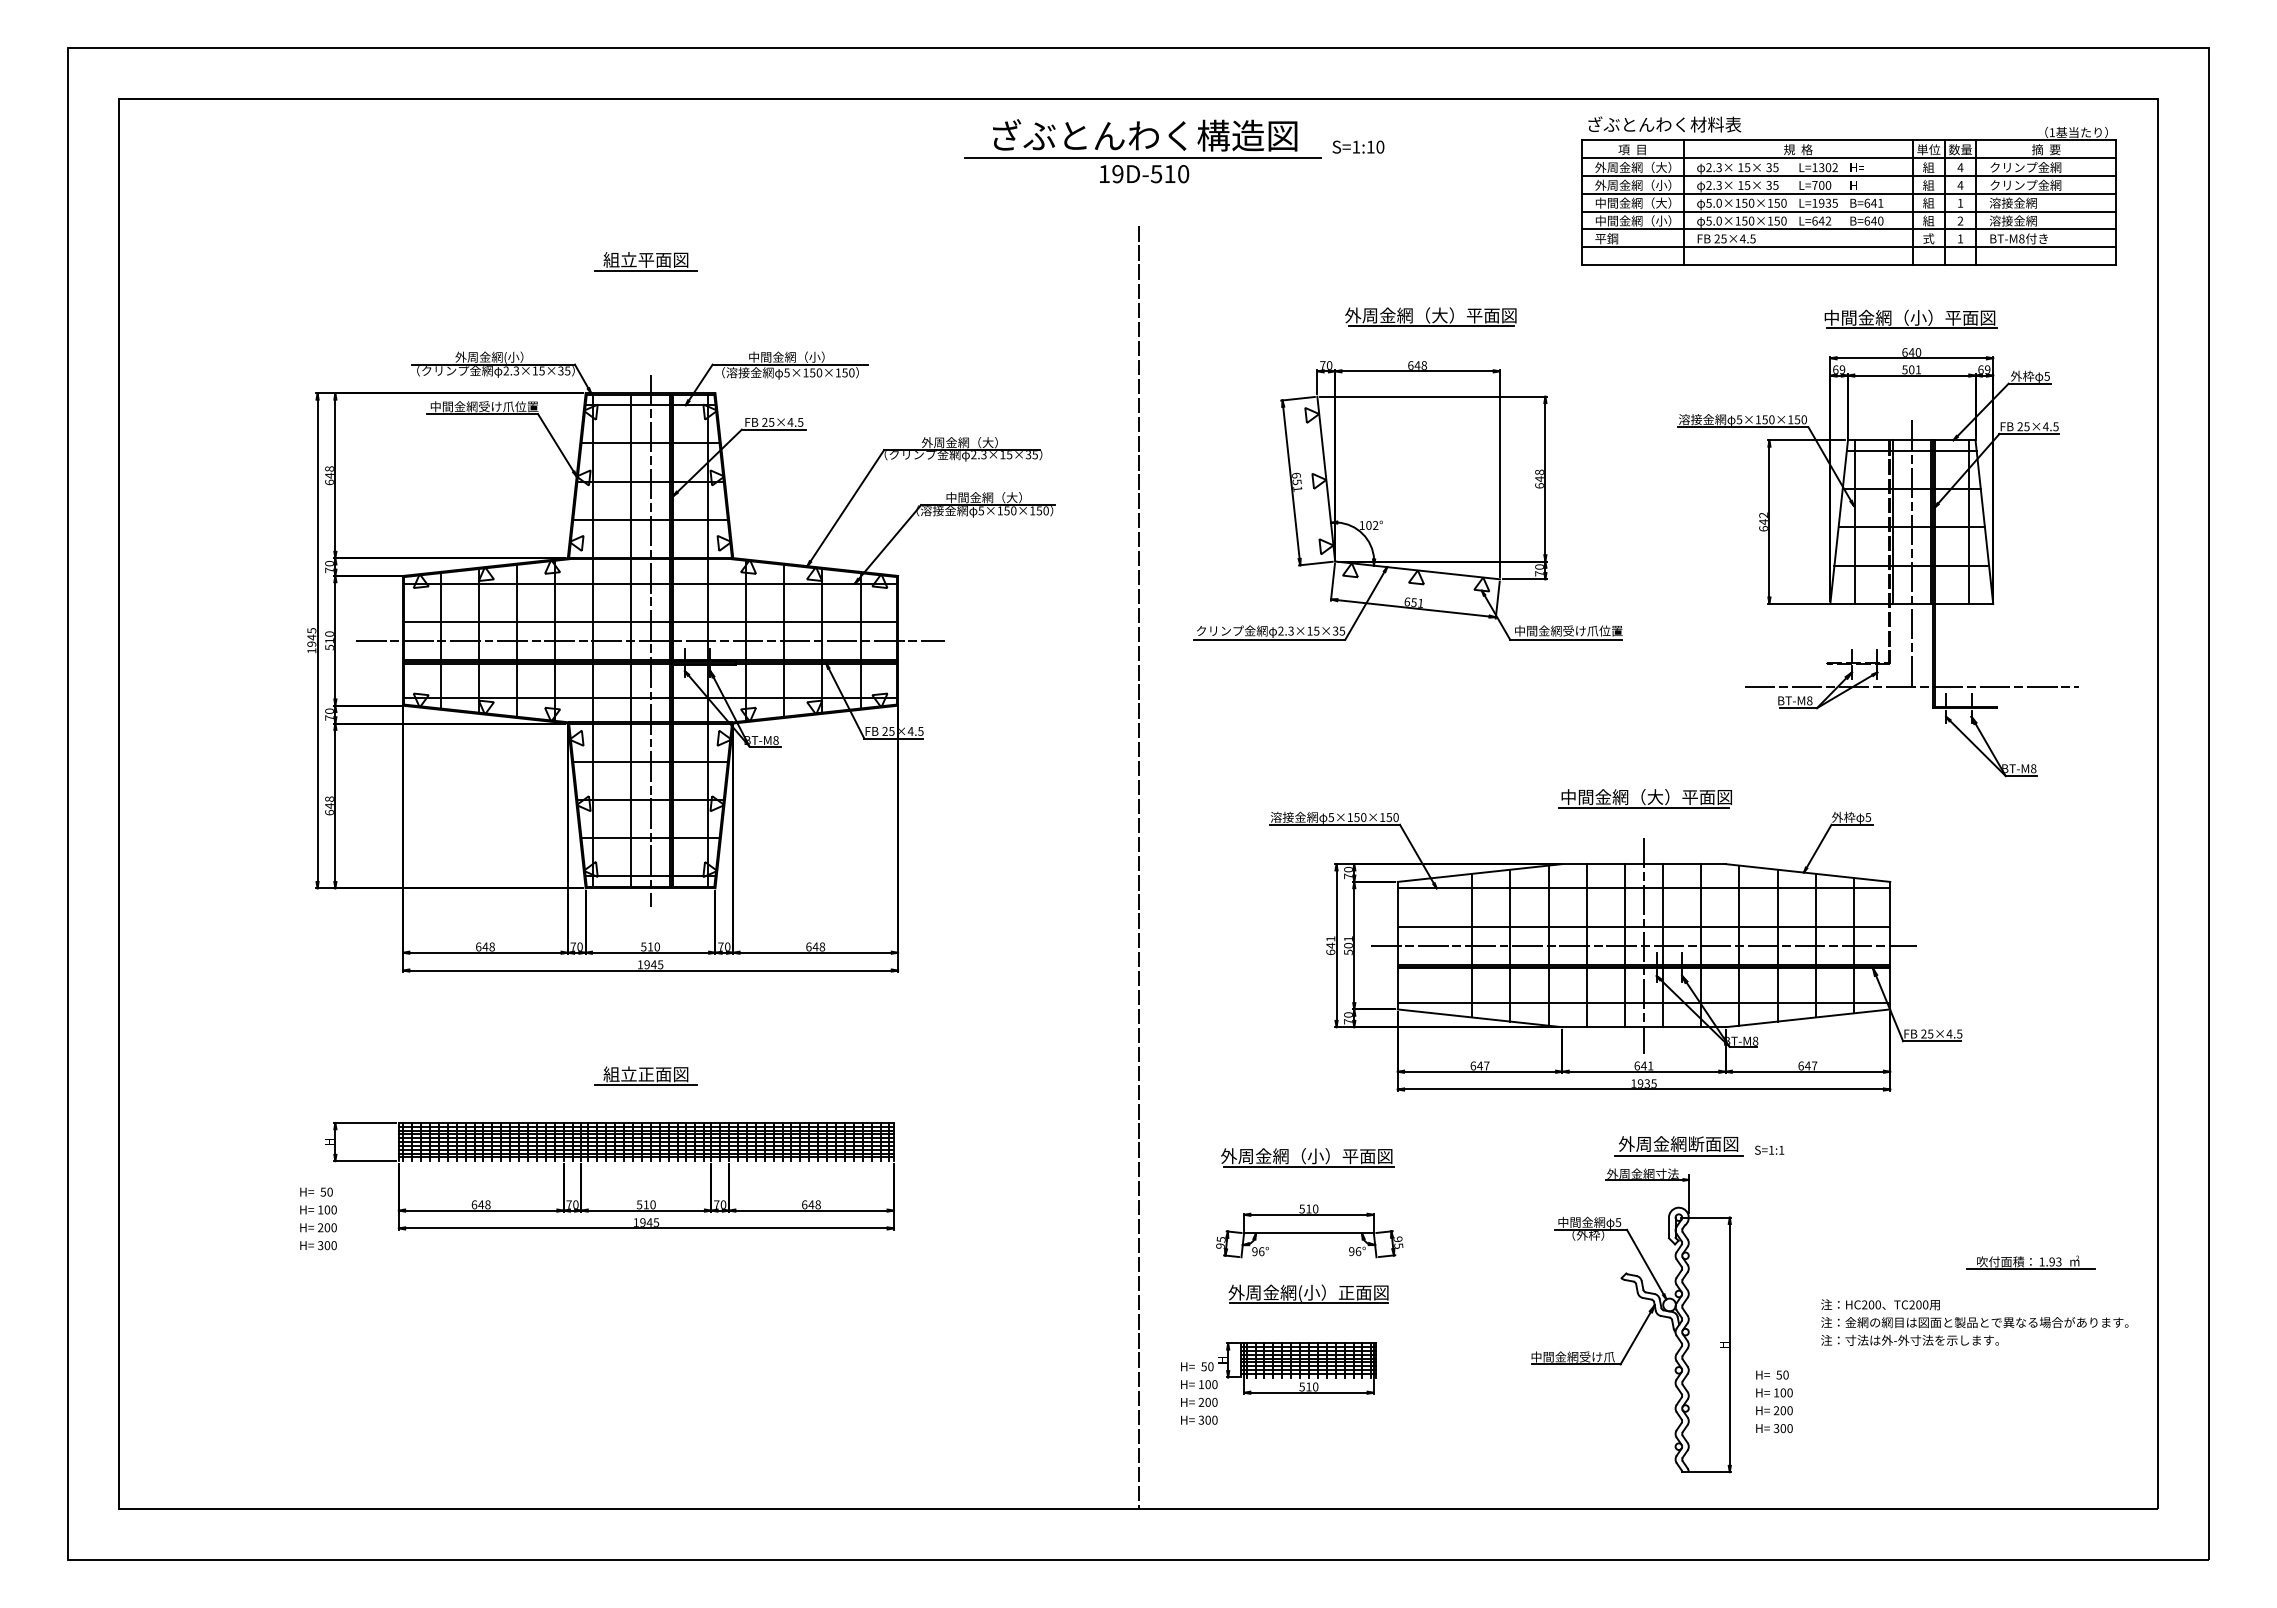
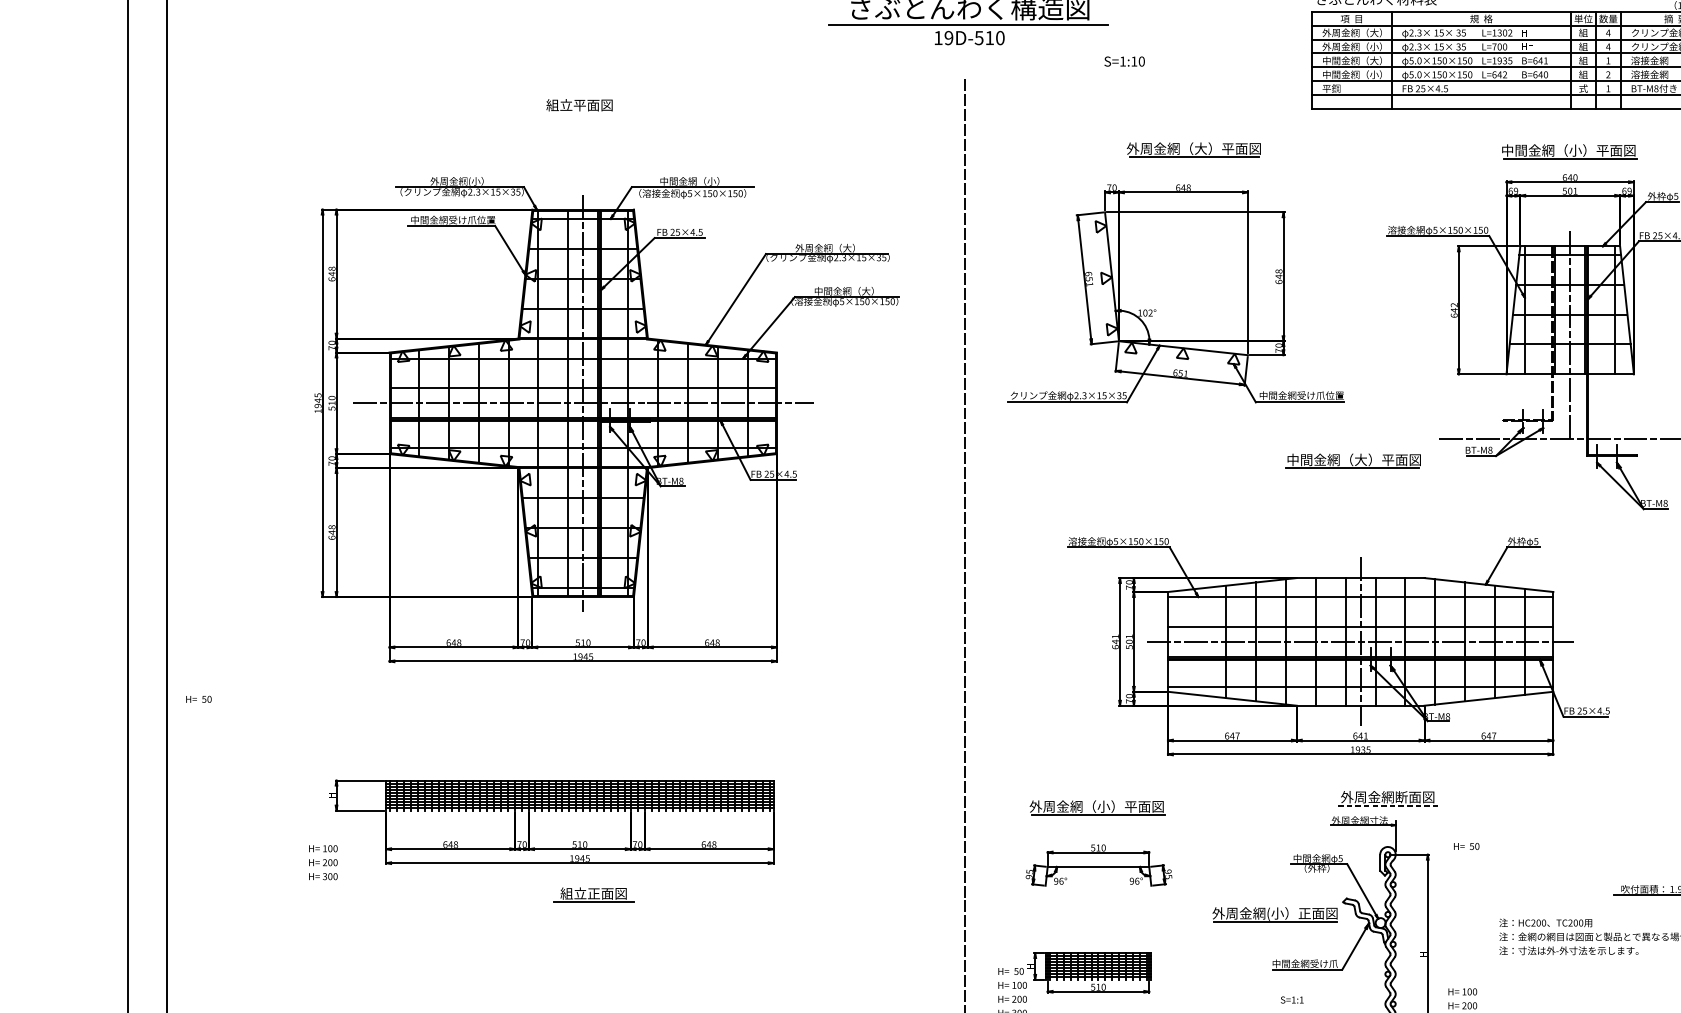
text: (1358, 146) -> (1124, 61), moved
line: (646, 270) -> (580, 113), removed
part: (1644, 798) -> (1352, 460), moved
part: (645, 1075) -> (593, 894), moved
text: (1769, 1149) -> (1292, 999), moved
line: (1678, 1155) -> (1387, 806), solid -> dashed
text: (316, 1191) -> (198, 698), moved
part: (1308, 1293) -> (1274, 914), moved
text: (1772, 1374) -> (1466, 846), moved

